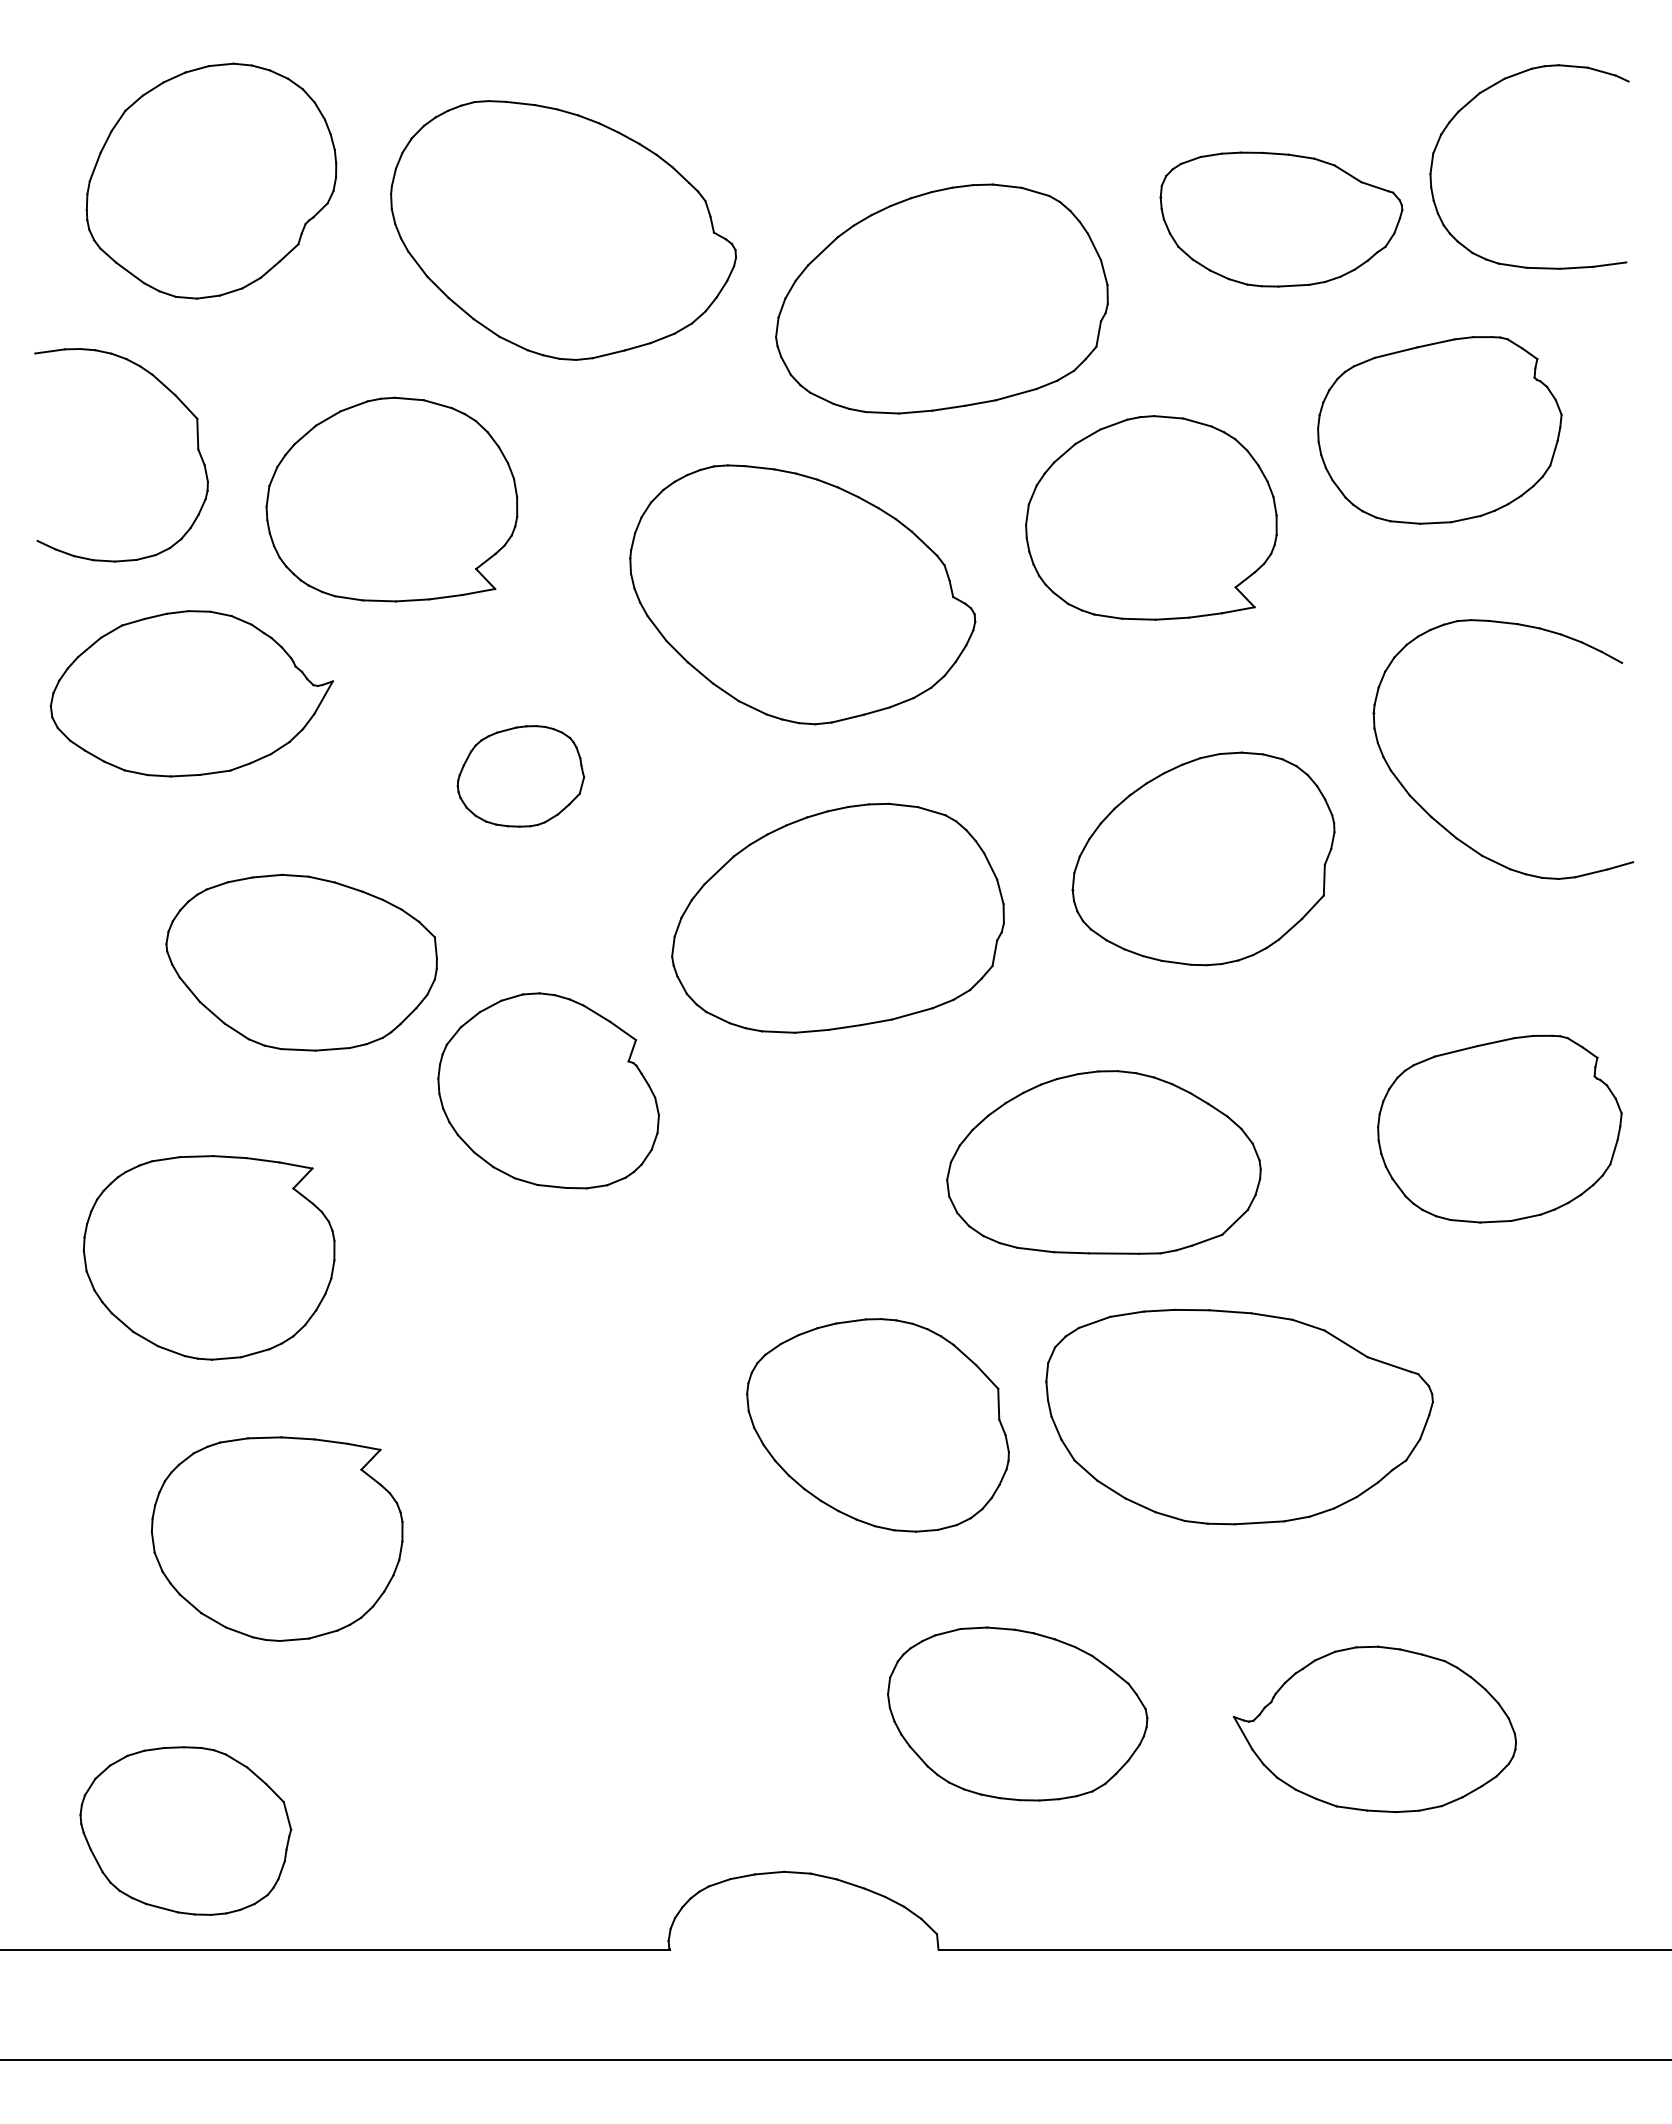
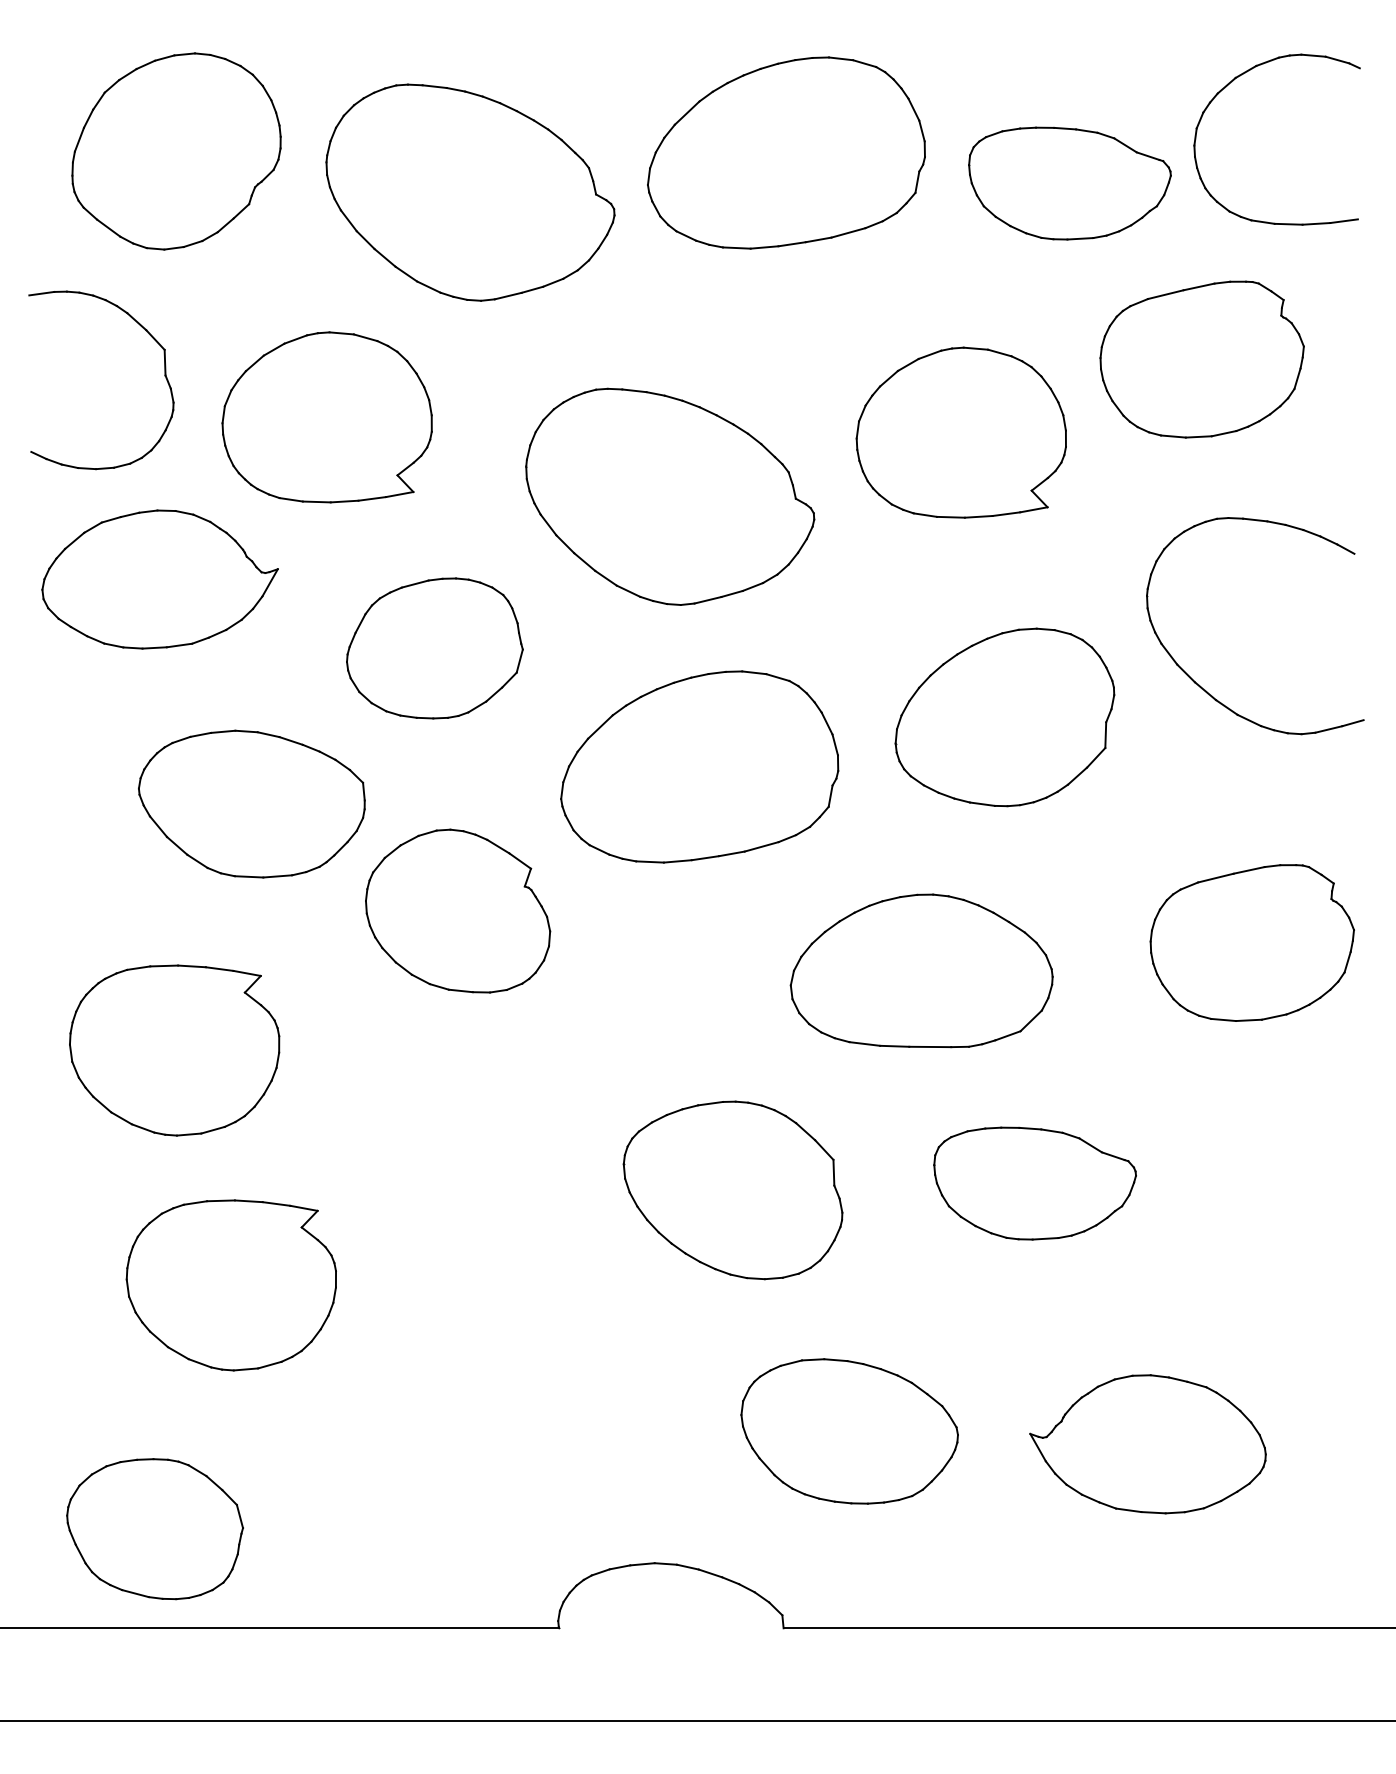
part: (941, 298) -> (786, 152), moved
part: (520, 776) -> (434, 648), size x1.67
part: (1239, 1417) -> (1034, 1183), size x0.62

